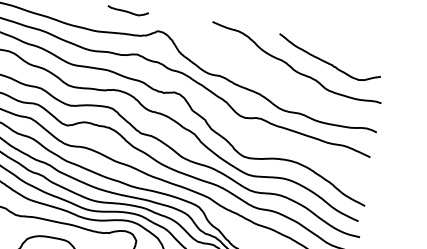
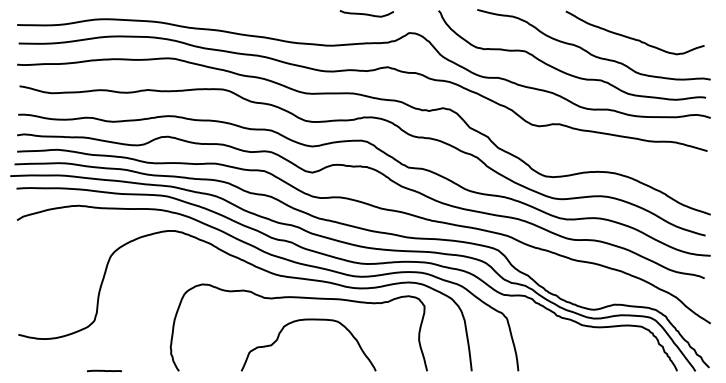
curve: (271, 79) -> (564, 71), added

